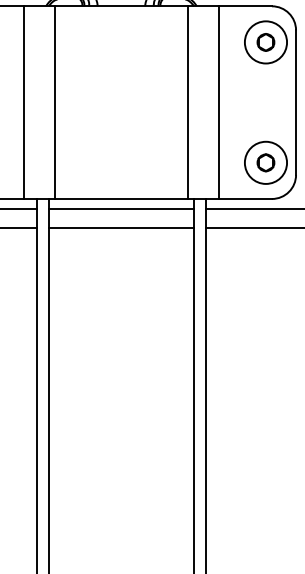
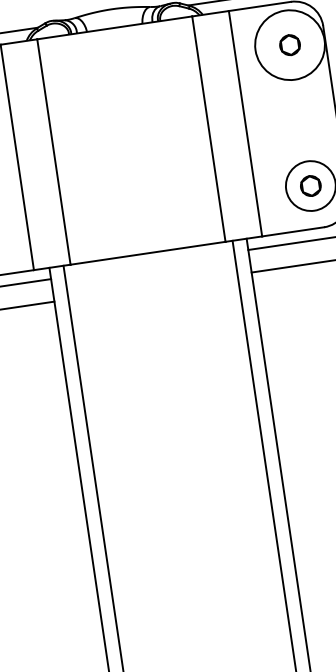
circle: (265, 42) -> (289, 45), size x1.4
line: (121, 208) -> (149, 264), removed
line: (121, 227) -> (153, 286), removed

